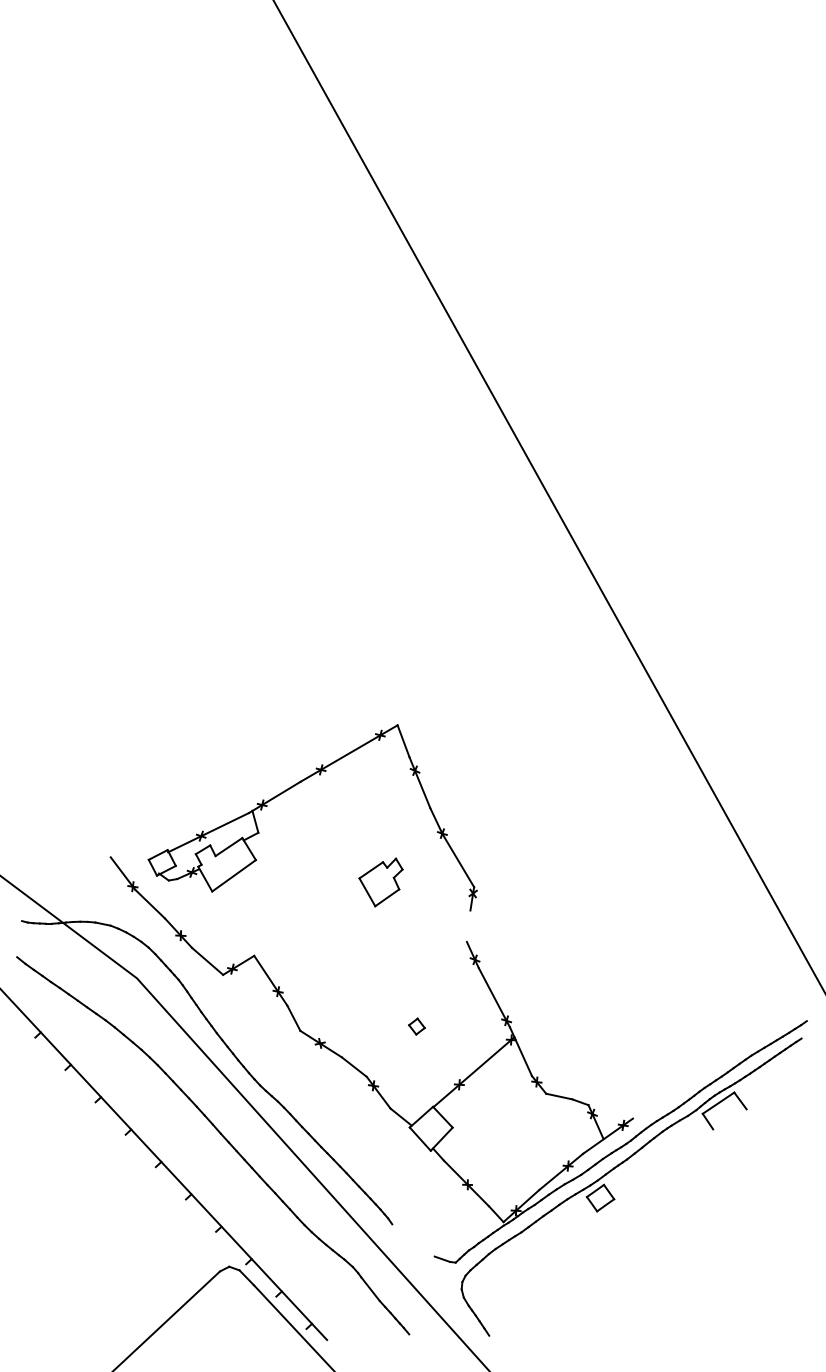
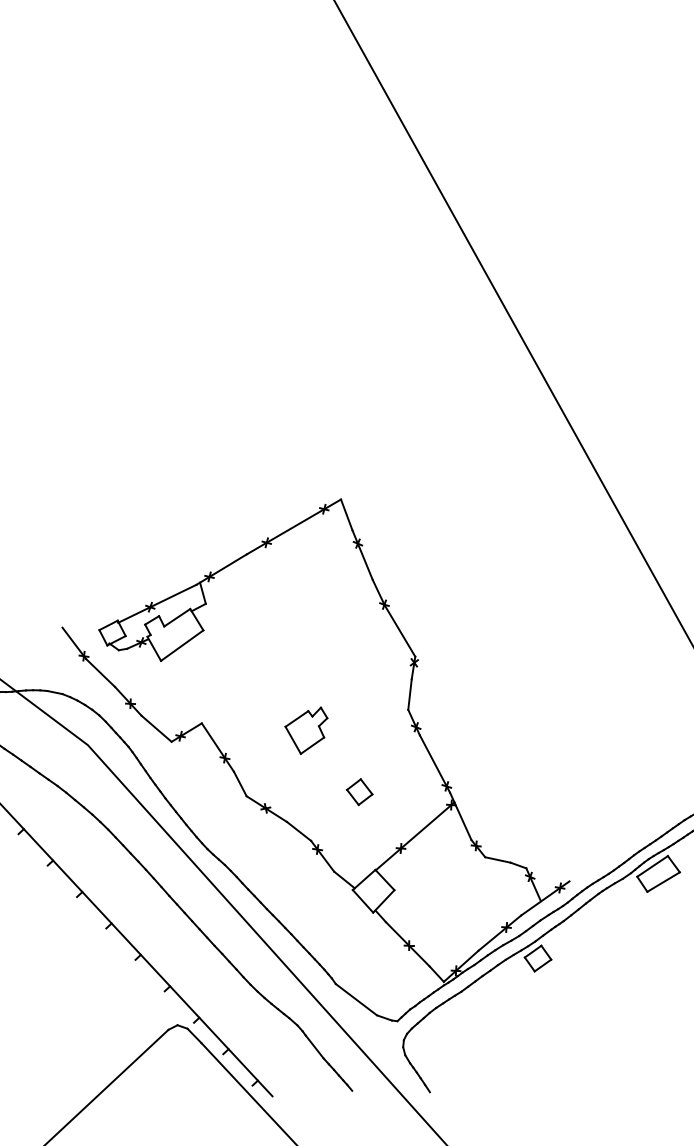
part: (380, 882) -> (305, 730), moved
line: (468, 925) -> (409, 693), added
part: (416, 1026) -> (359, 791), size x1.67
line: (729, 1119) -> (663, 882), added
line: (413, 1240) -> (356, 999), added

